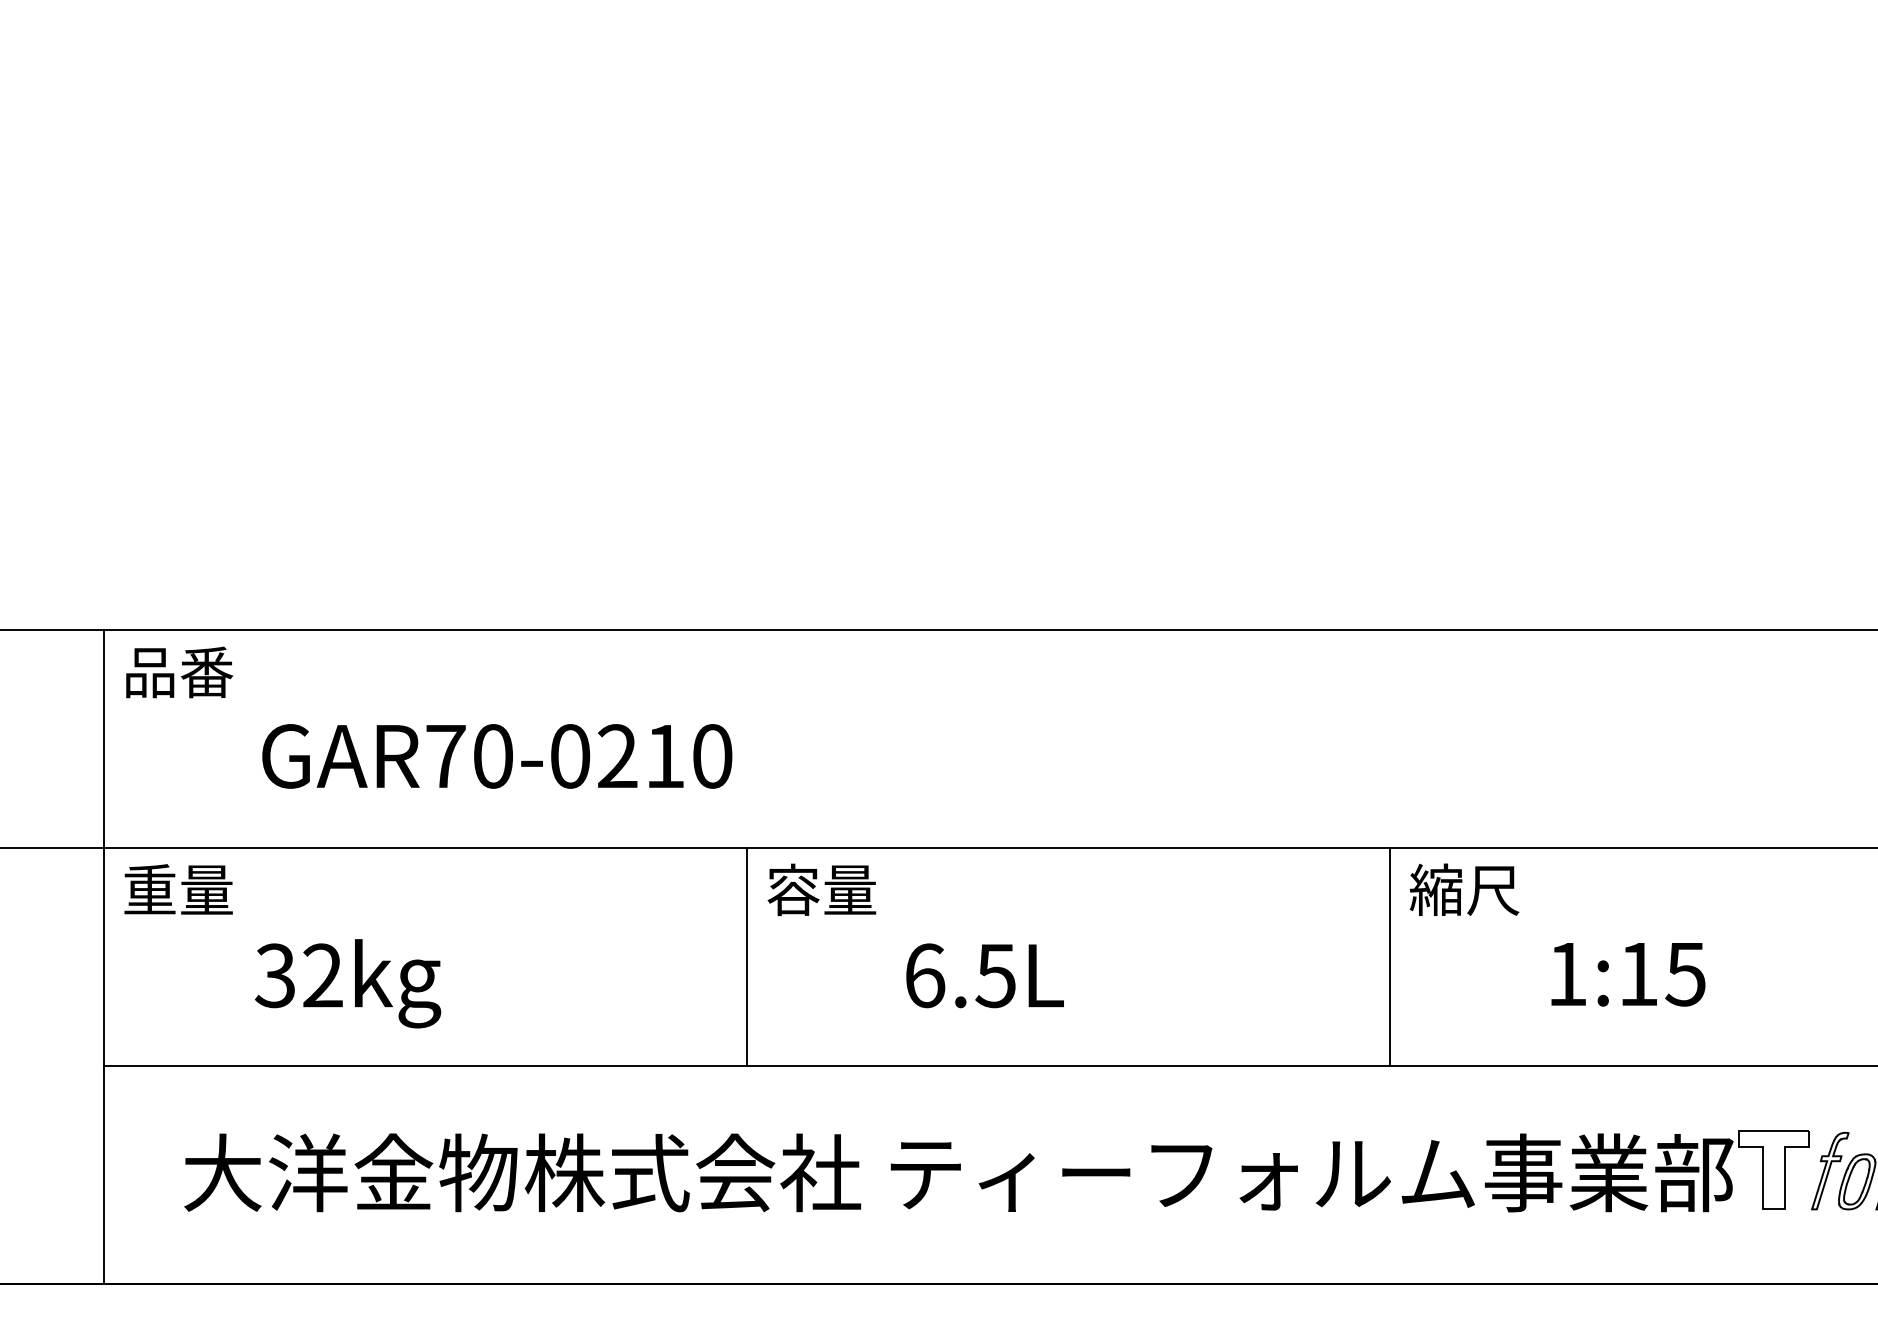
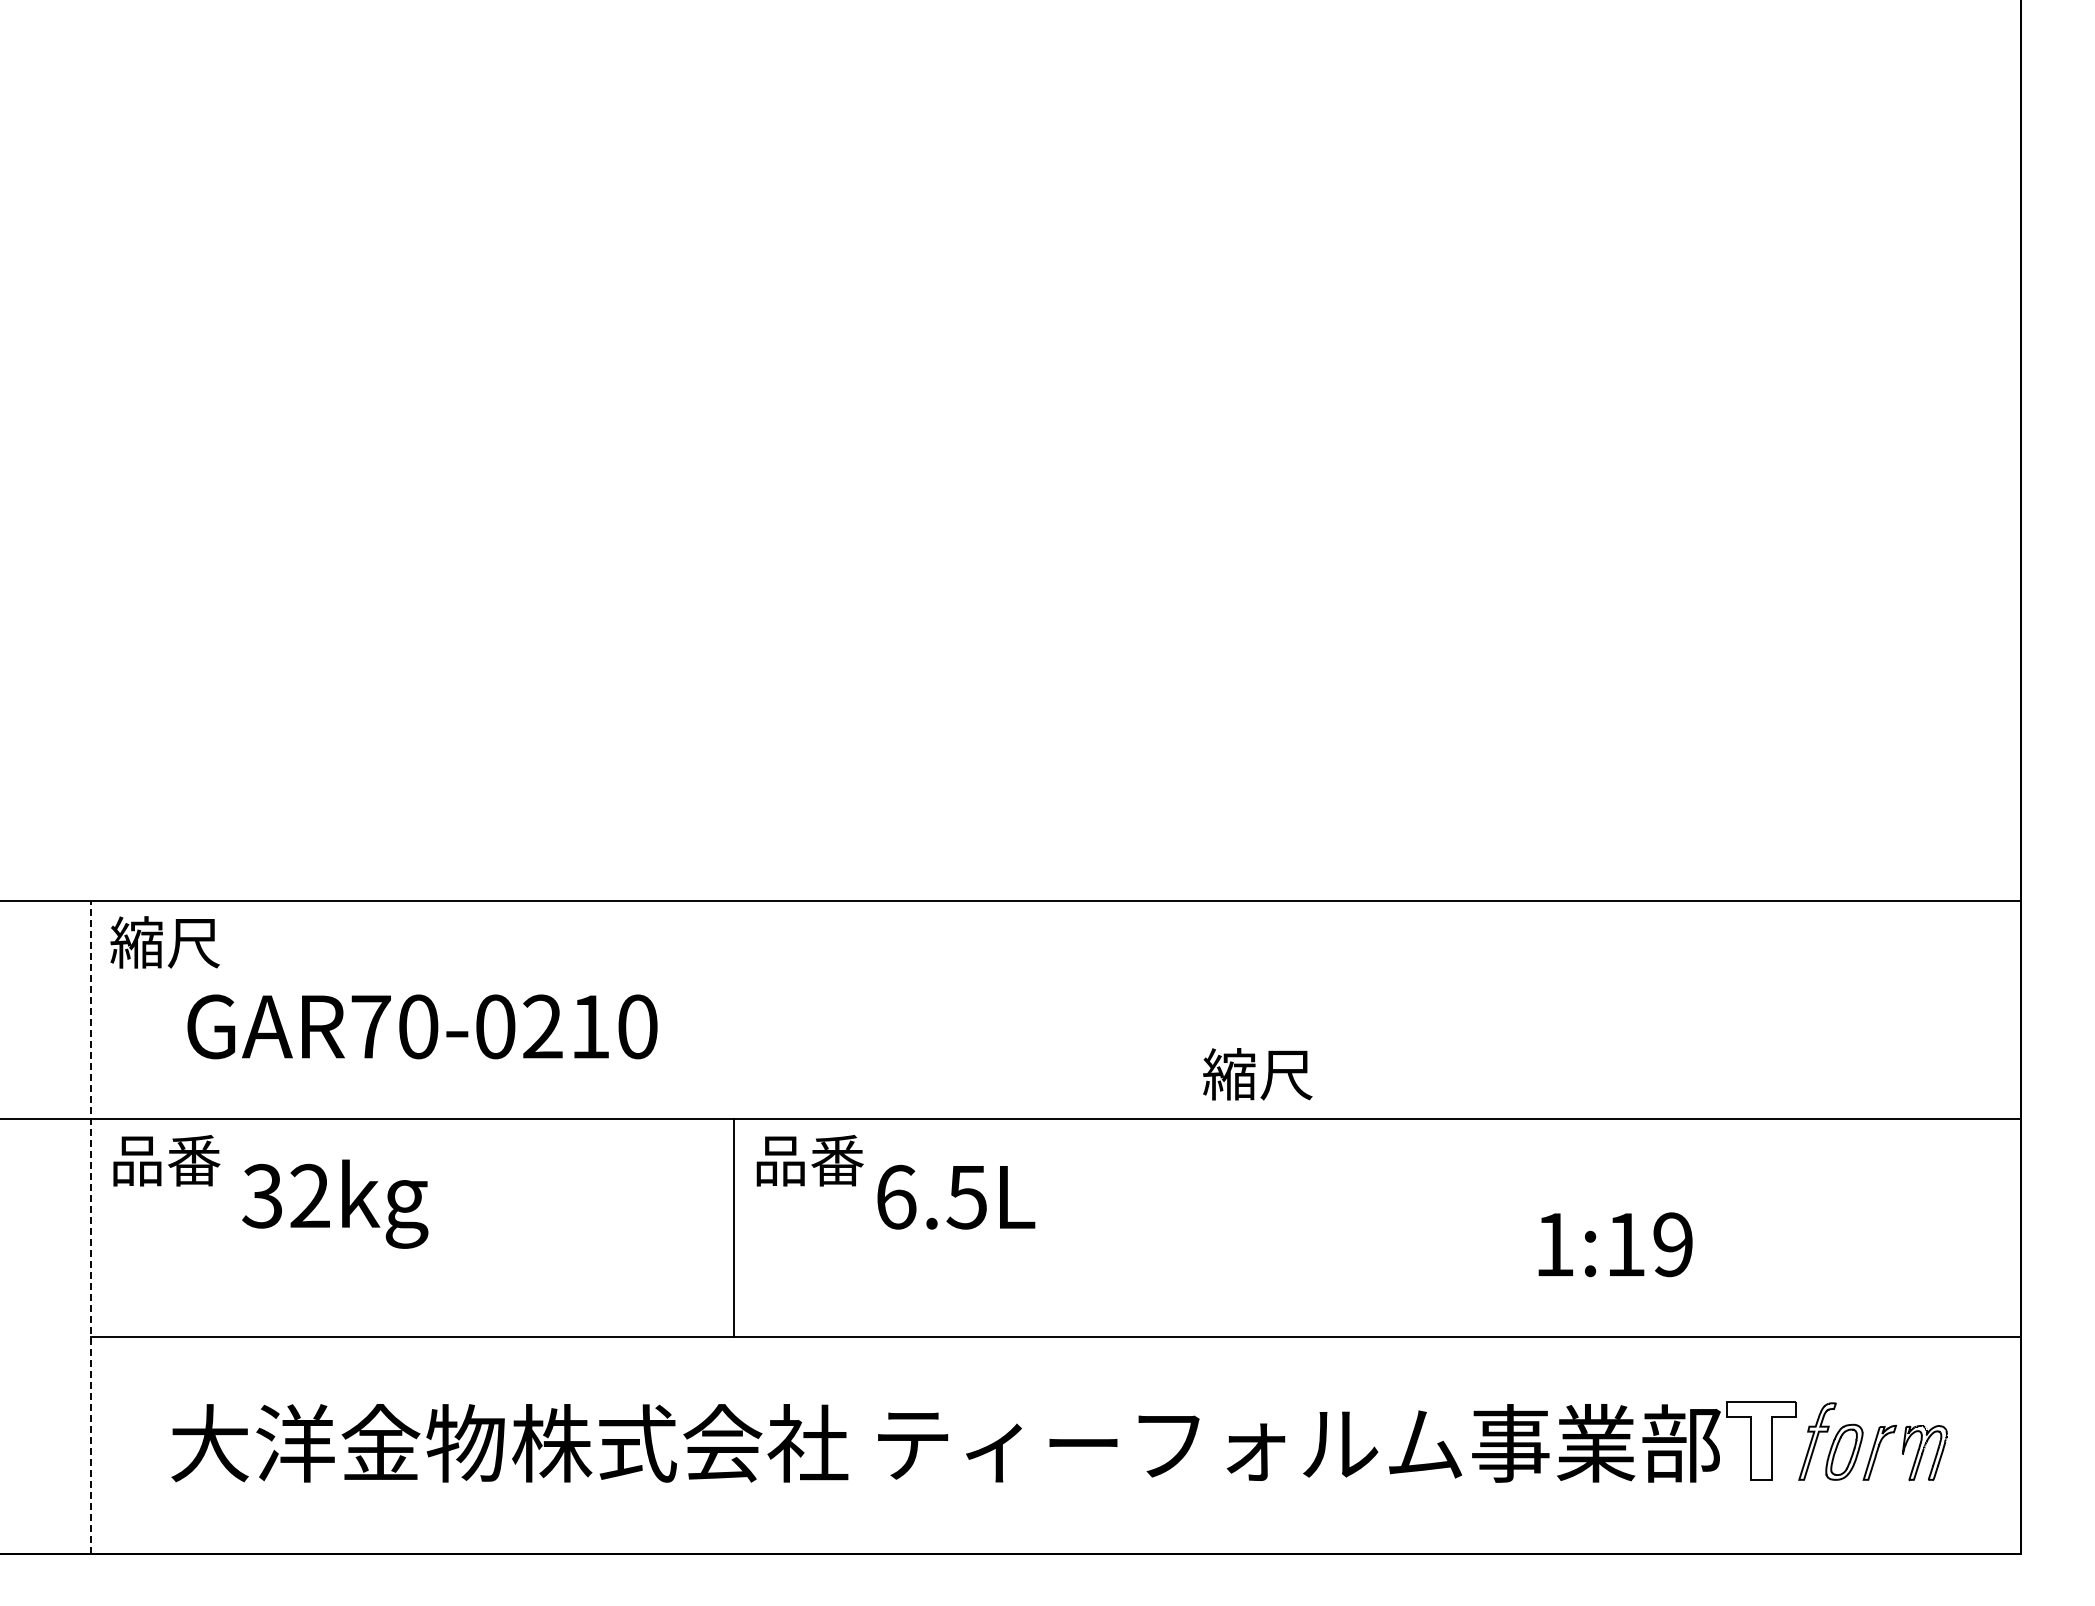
text: (178, 672) -> (165, 942), 品番 -> 縮尺
text: (497, 756) -> (422, 1026), moved
text: (178, 890) -> (165, 1160), 重量 -> 品番
text: (821, 890) -> (808, 1160), 容量 -> 品番
text: (1464, 890) -> (1257, 1074), moved
line: (103, 957) -> (90, 1227), solid -> dashed
line: (1390, 957) -> (1377, 1227), removed
text: (1685, 974) -> (1672, 1244), 1:15 -> 1:19
text: (985, 976) -> (956, 1197), moved
text: (348, 983) -> (335, 1203), moved

